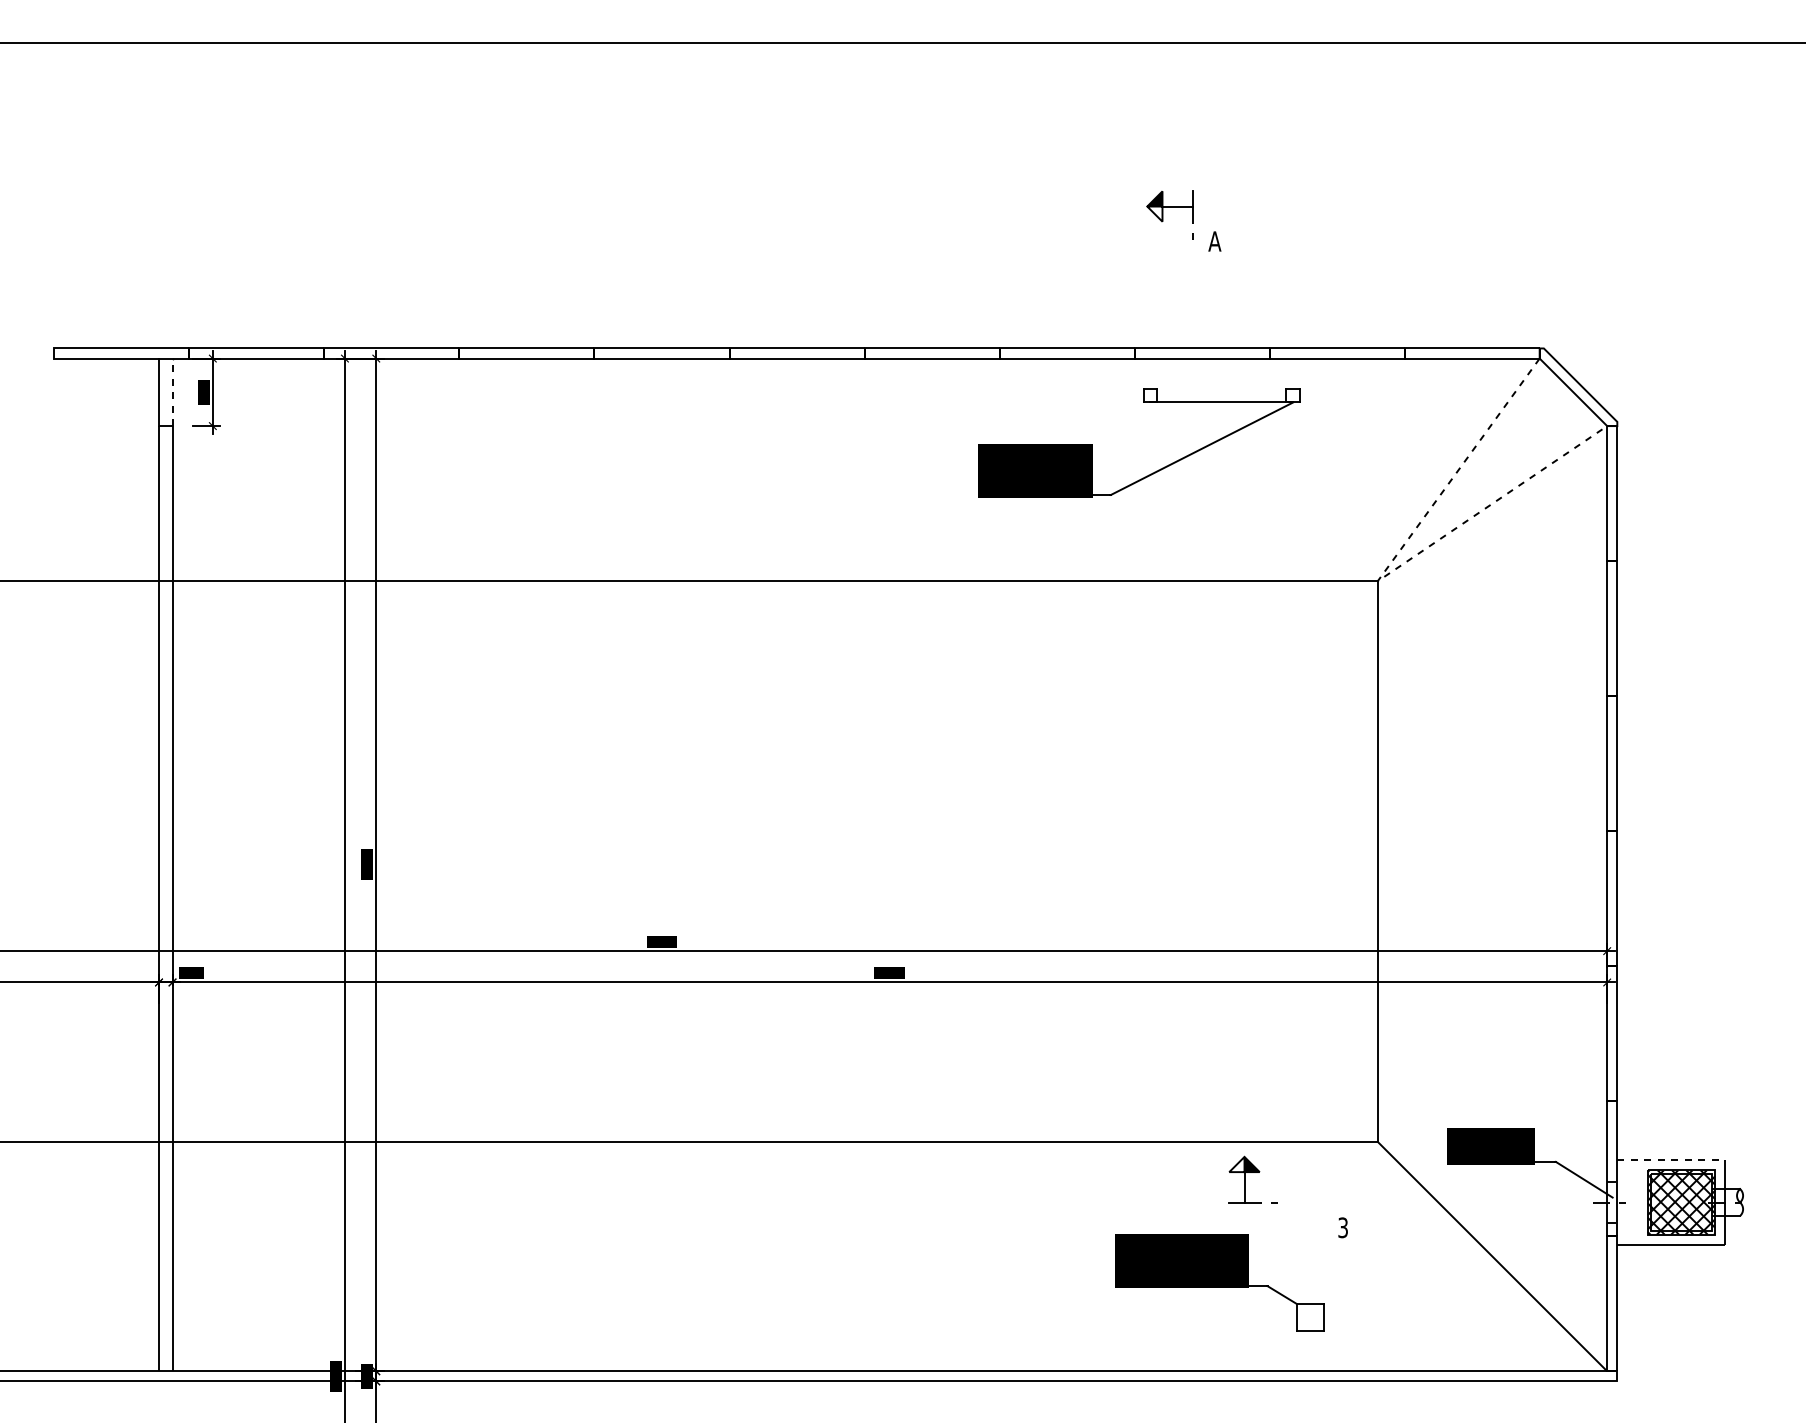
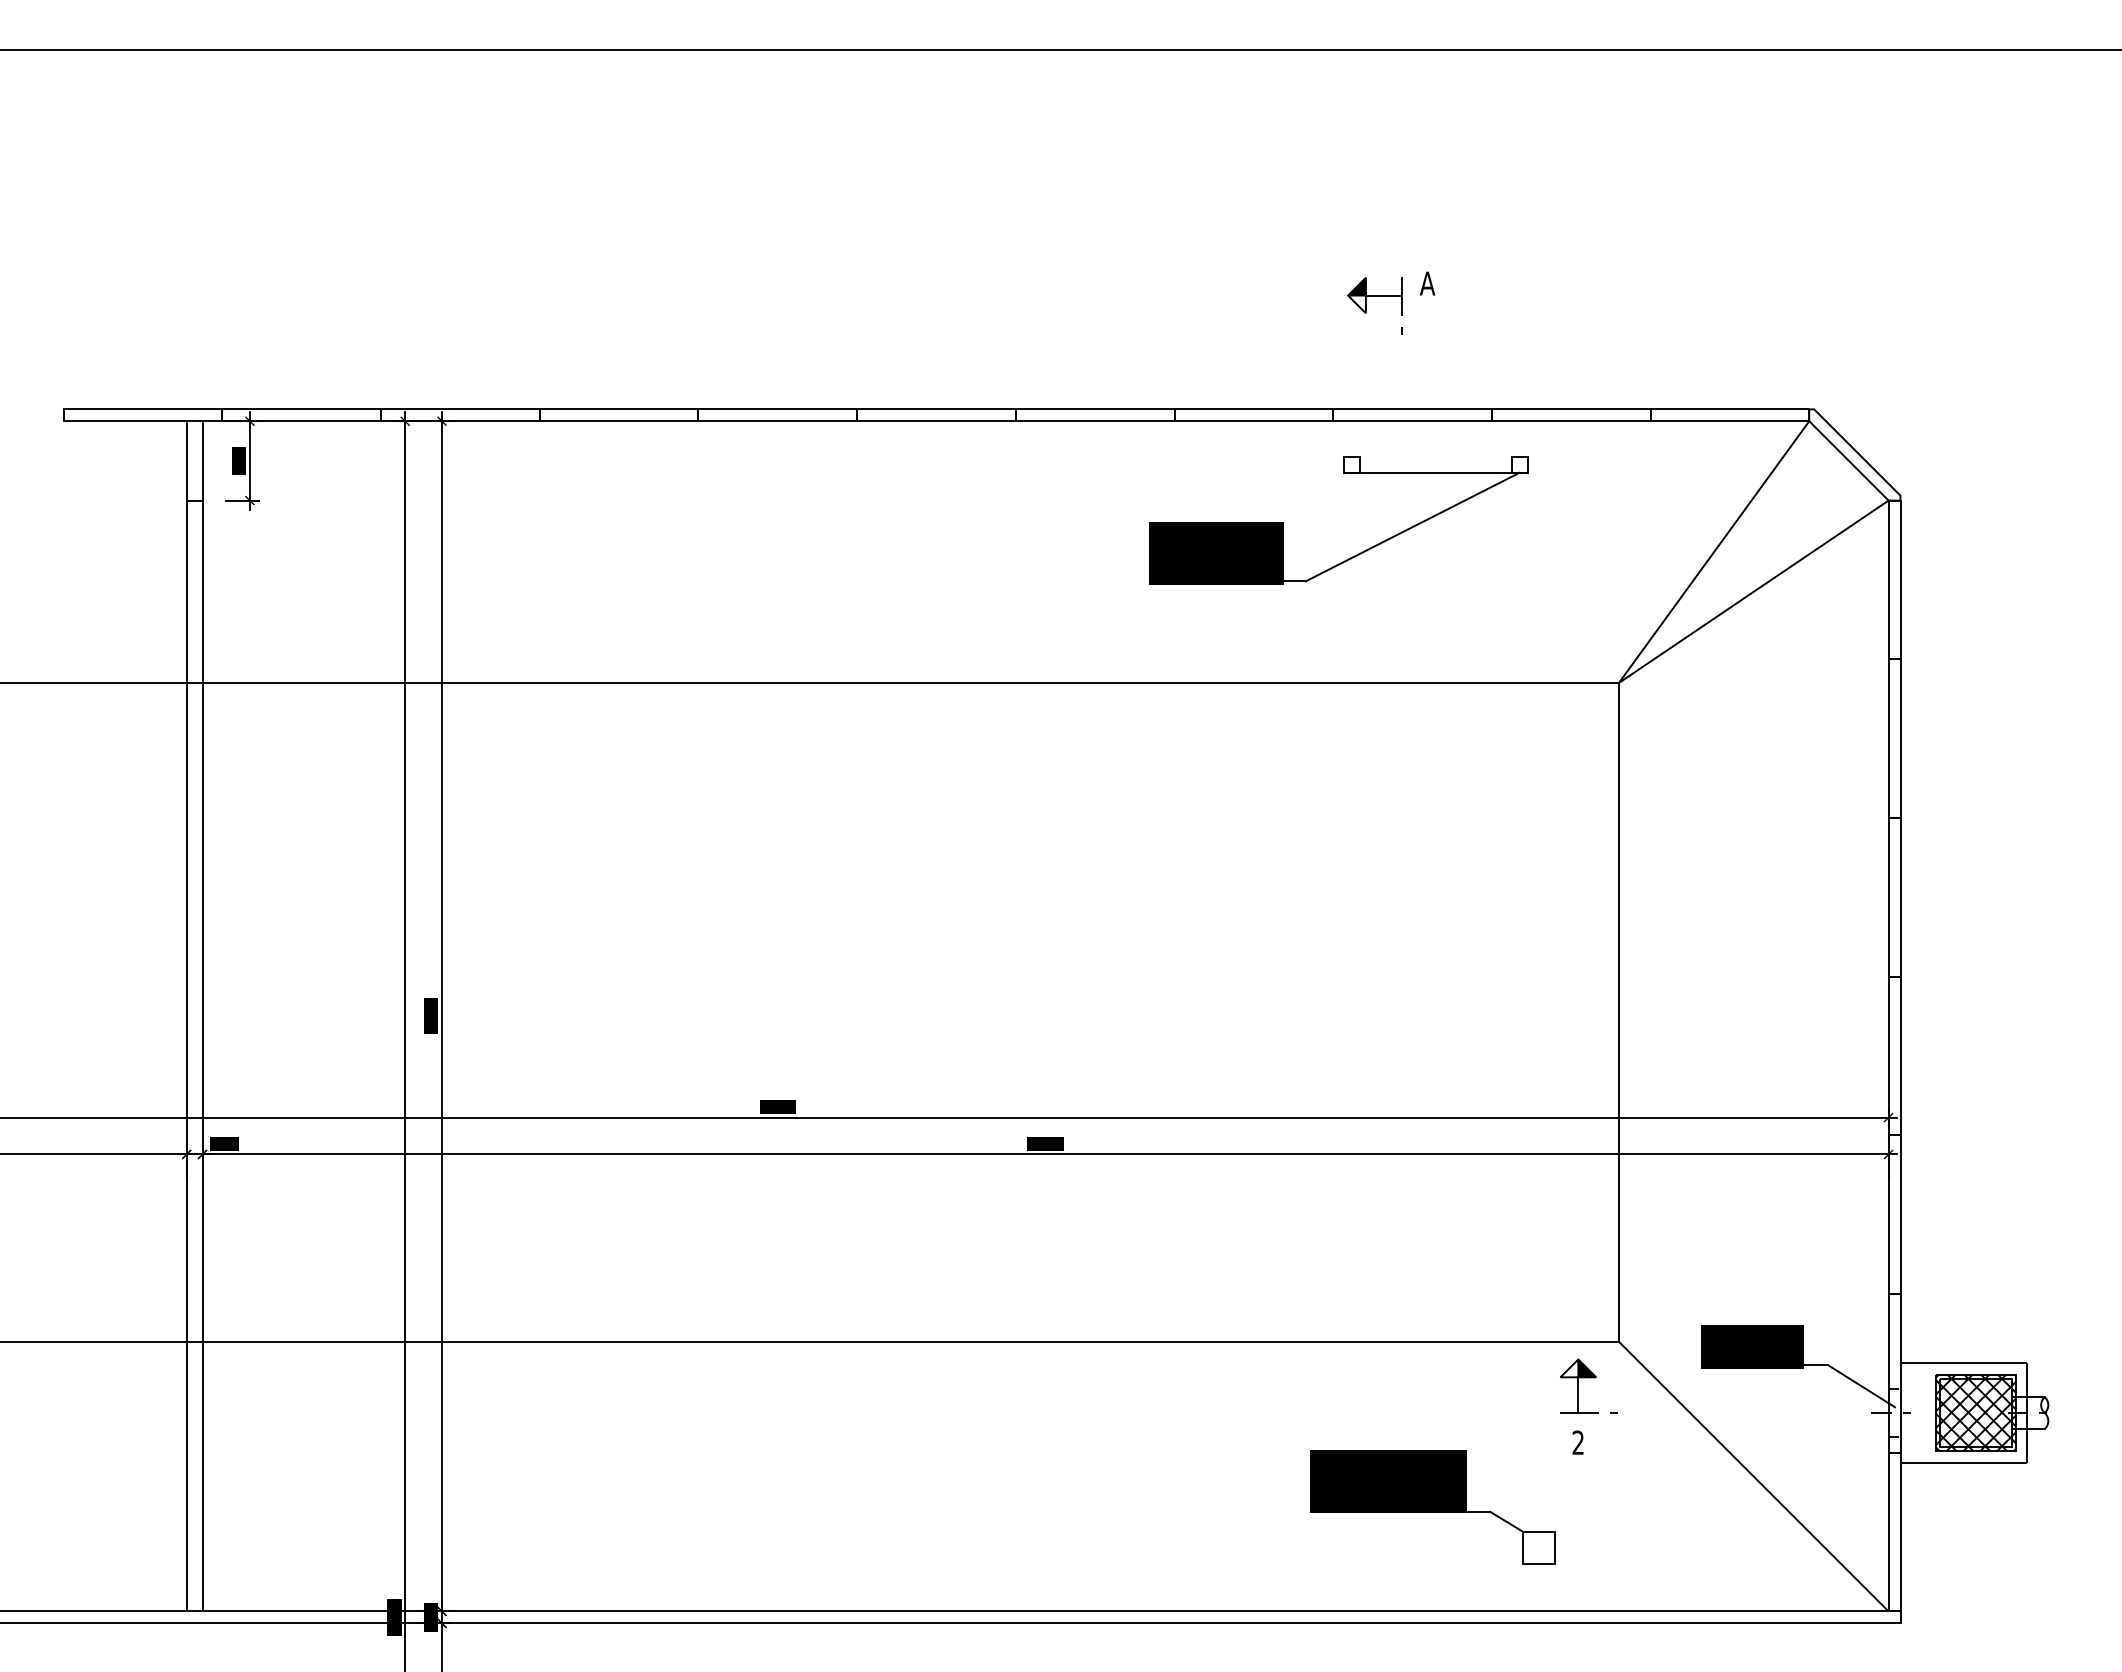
part: (1162, 214) -> (1366, 305), moved
line: (172, 391) -> (202, 460), dashed -> solid
line: (1378, 580) -> (1619, 682), dashed -> solid
line: (1671, 1160) -> (1964, 1363), dashed -> solid
part: (1253, 1173) -> (1588, 1378), moved
text: (1342, 1227) -> (1577, 1442), 3 -> 2

